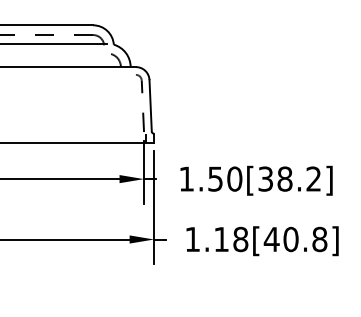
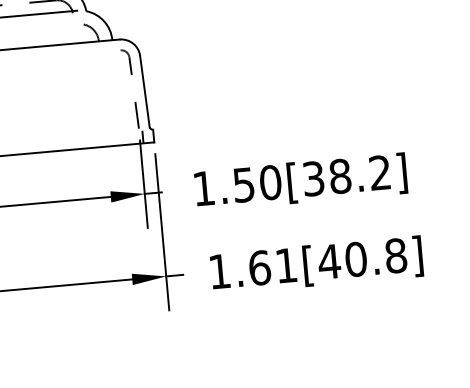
text: (231, 239) -> (273, 266), 1.18[40.8] -> 1.61[40.8]

